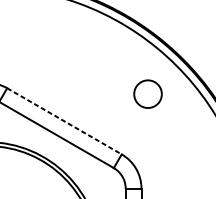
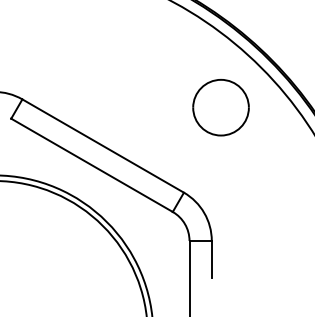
part: (147, 93) -> (220, 107), size x1.43
line: (64, 121) -> (103, 146), dashed -> solid

